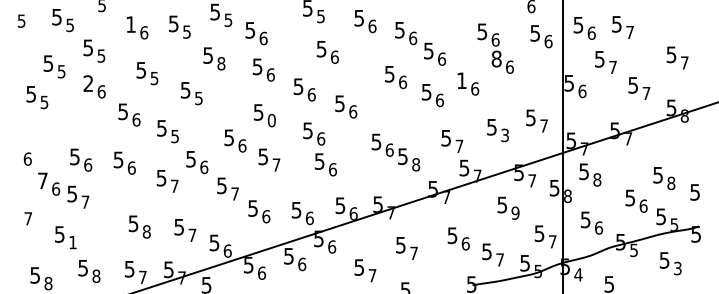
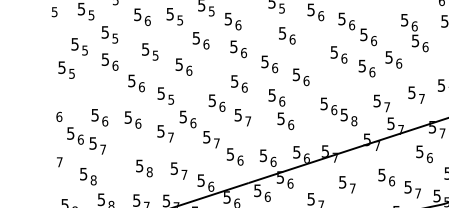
text: (130, 24) -> (137, 14), 1 -> 5
text: (496, 58) -> (415, 40), 8 -> 5
text: (221, 63) -> (206, 44), 8 -> 6
text: (461, 80) -> (388, 57), 1 -> 5
text: (88, 83) -> (105, 59), 2 -> 5
text: (198, 98) -> (189, 70), 5 -> 6
text: (271, 119) -> (244, 86), 0 -> 6
text: (504, 135) -> (421, 98), 3 -> 7
text: (42, 180) -> (70, 133), 7 -> 5
text: (515, 212) -> (429, 157), 9 -> 6
text: (72, 242) -> (93, 180), 1 -> 8

